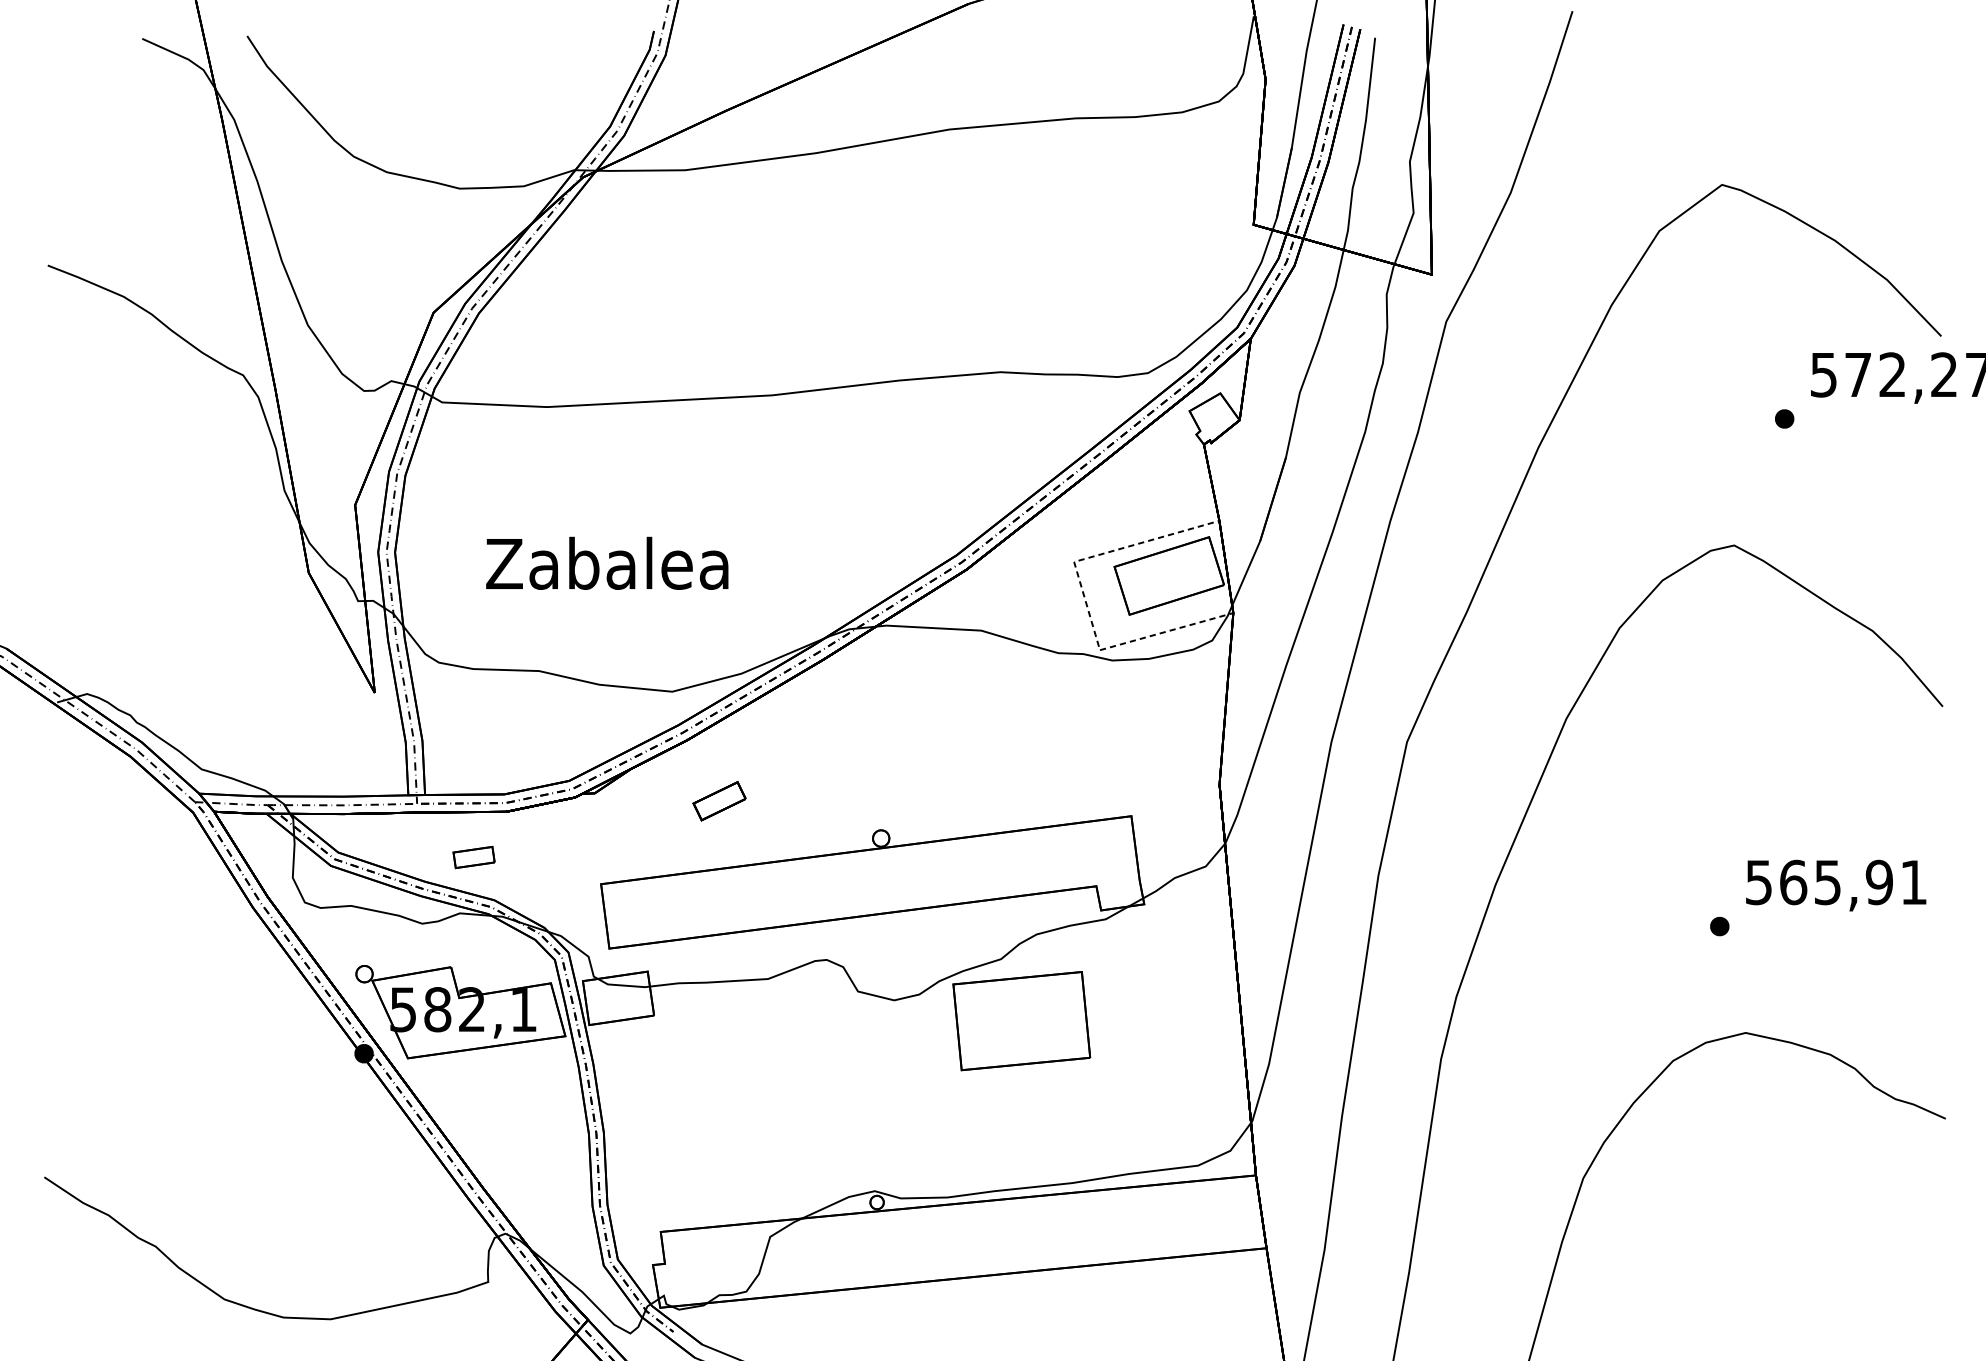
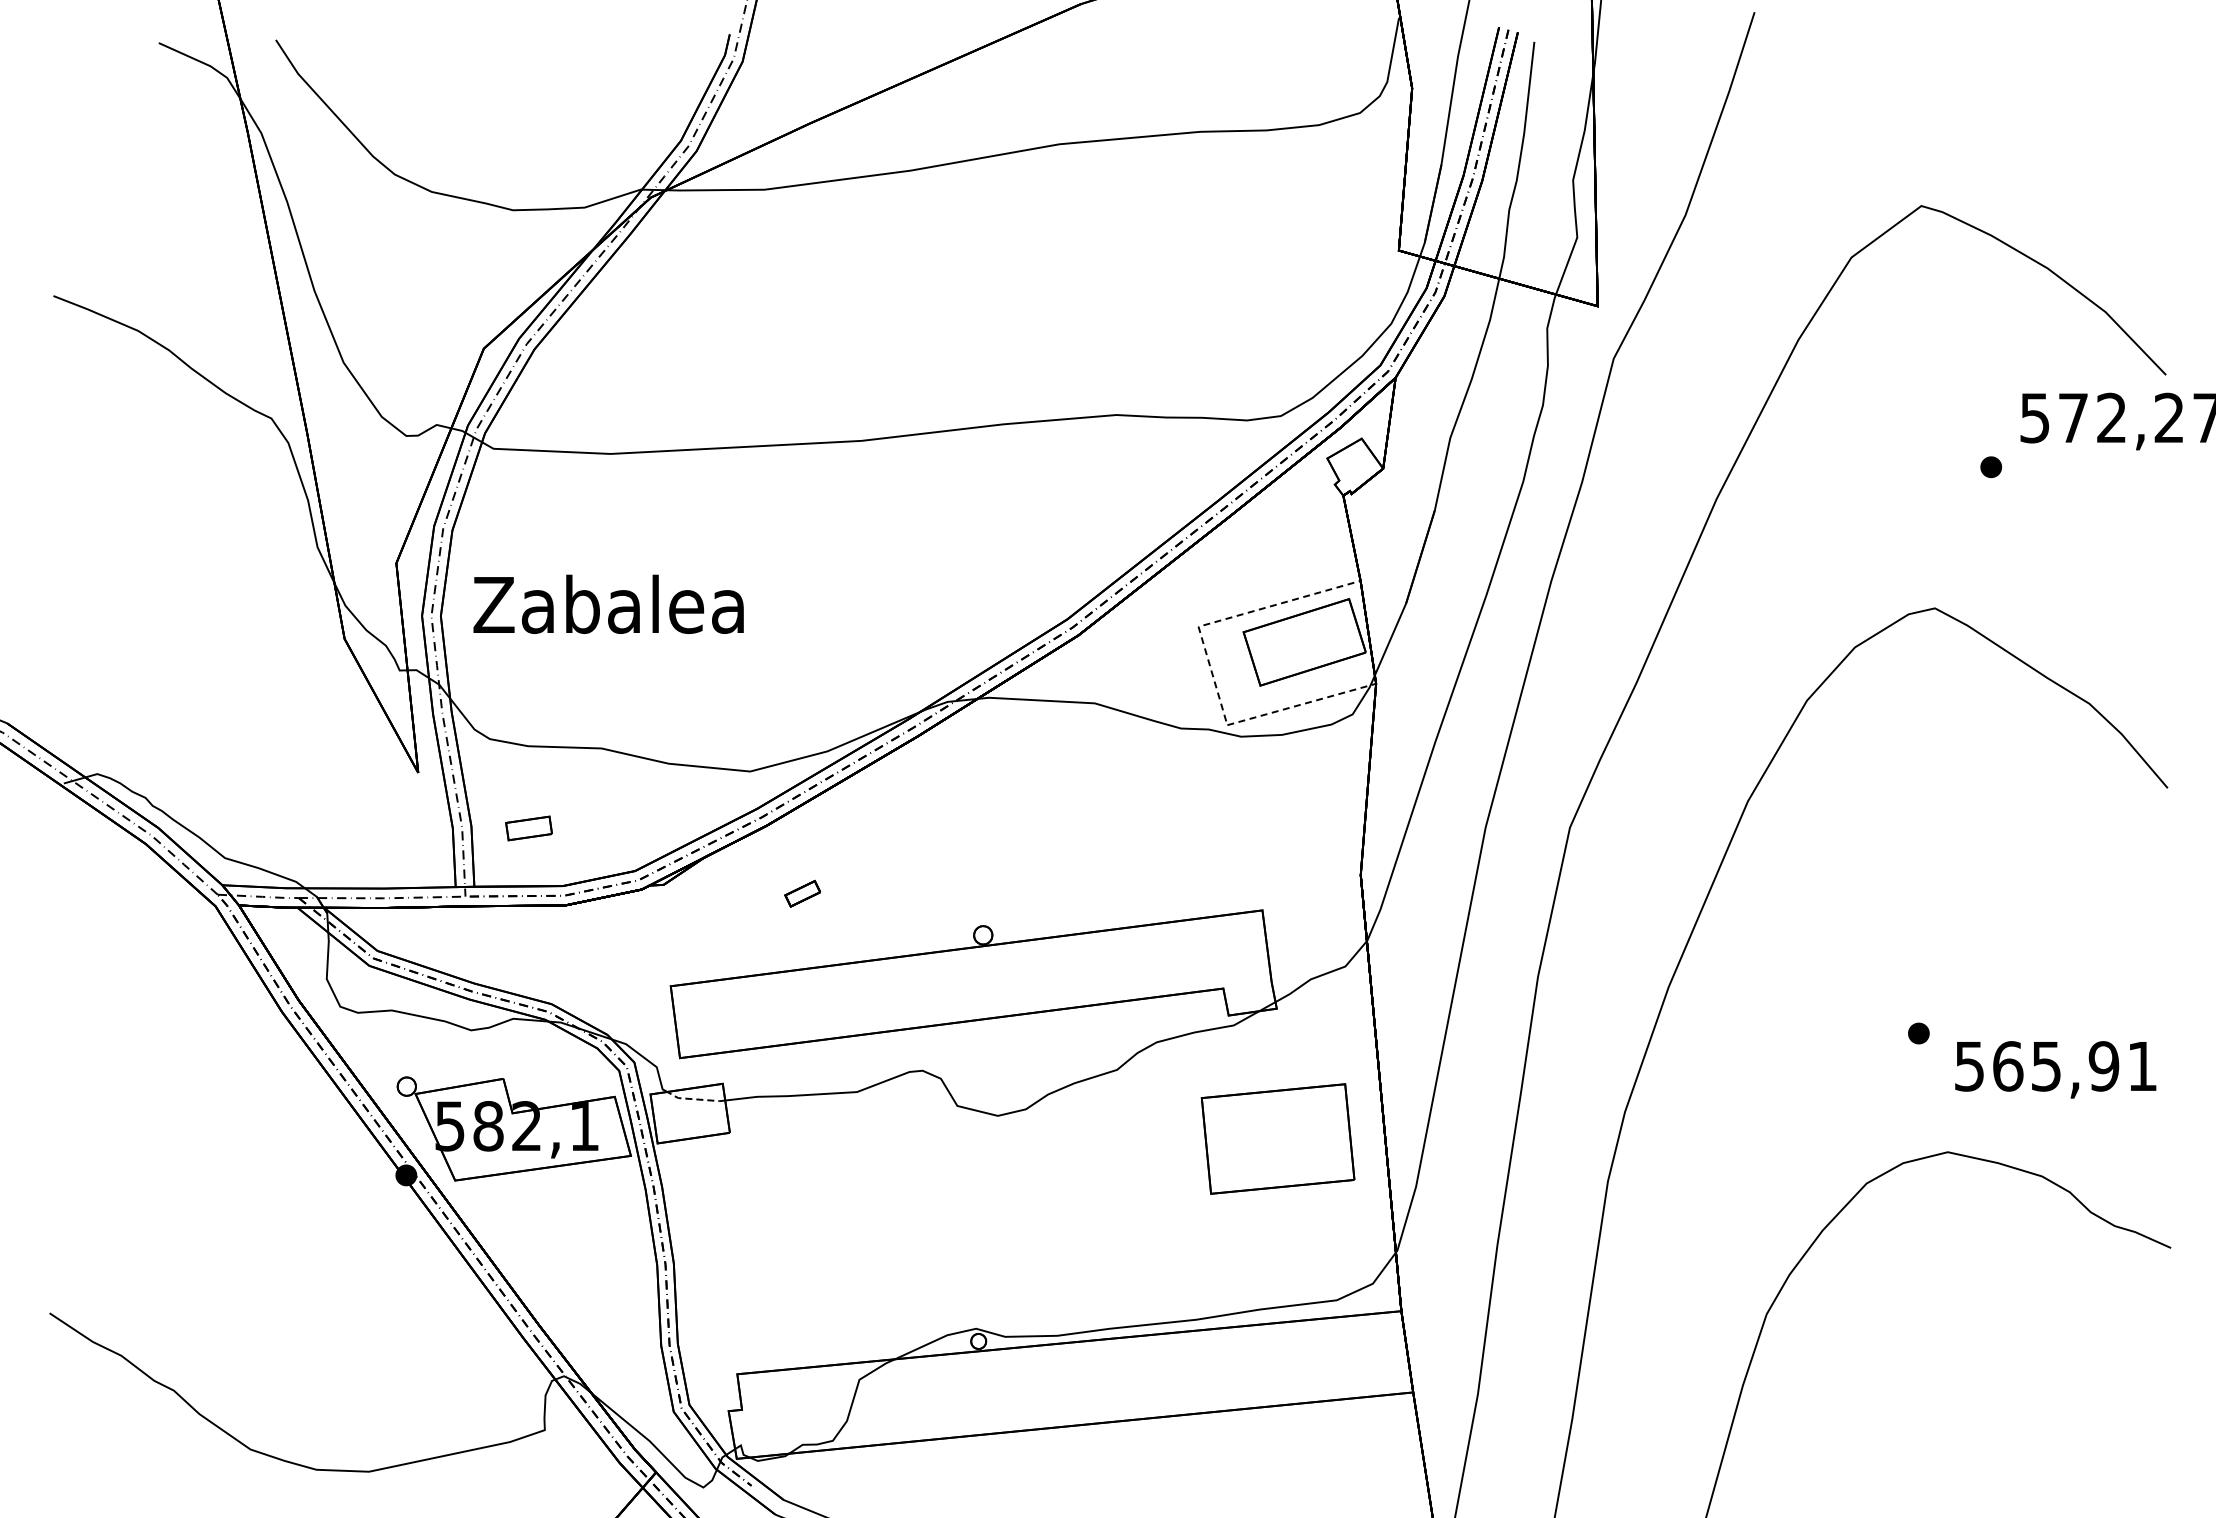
text: (607, 562) -> (608, 603), moved
part: (719, 801) -> (802, 893), size x0.6
part: (473, 857) -> (528, 828), moved
text: (1835, 885) -> (2055, 1069), moved
line: (623, 985) -> (695, 1099), solid -> dashed
part: (1021, 1020) -> (1277, 1138), moved

